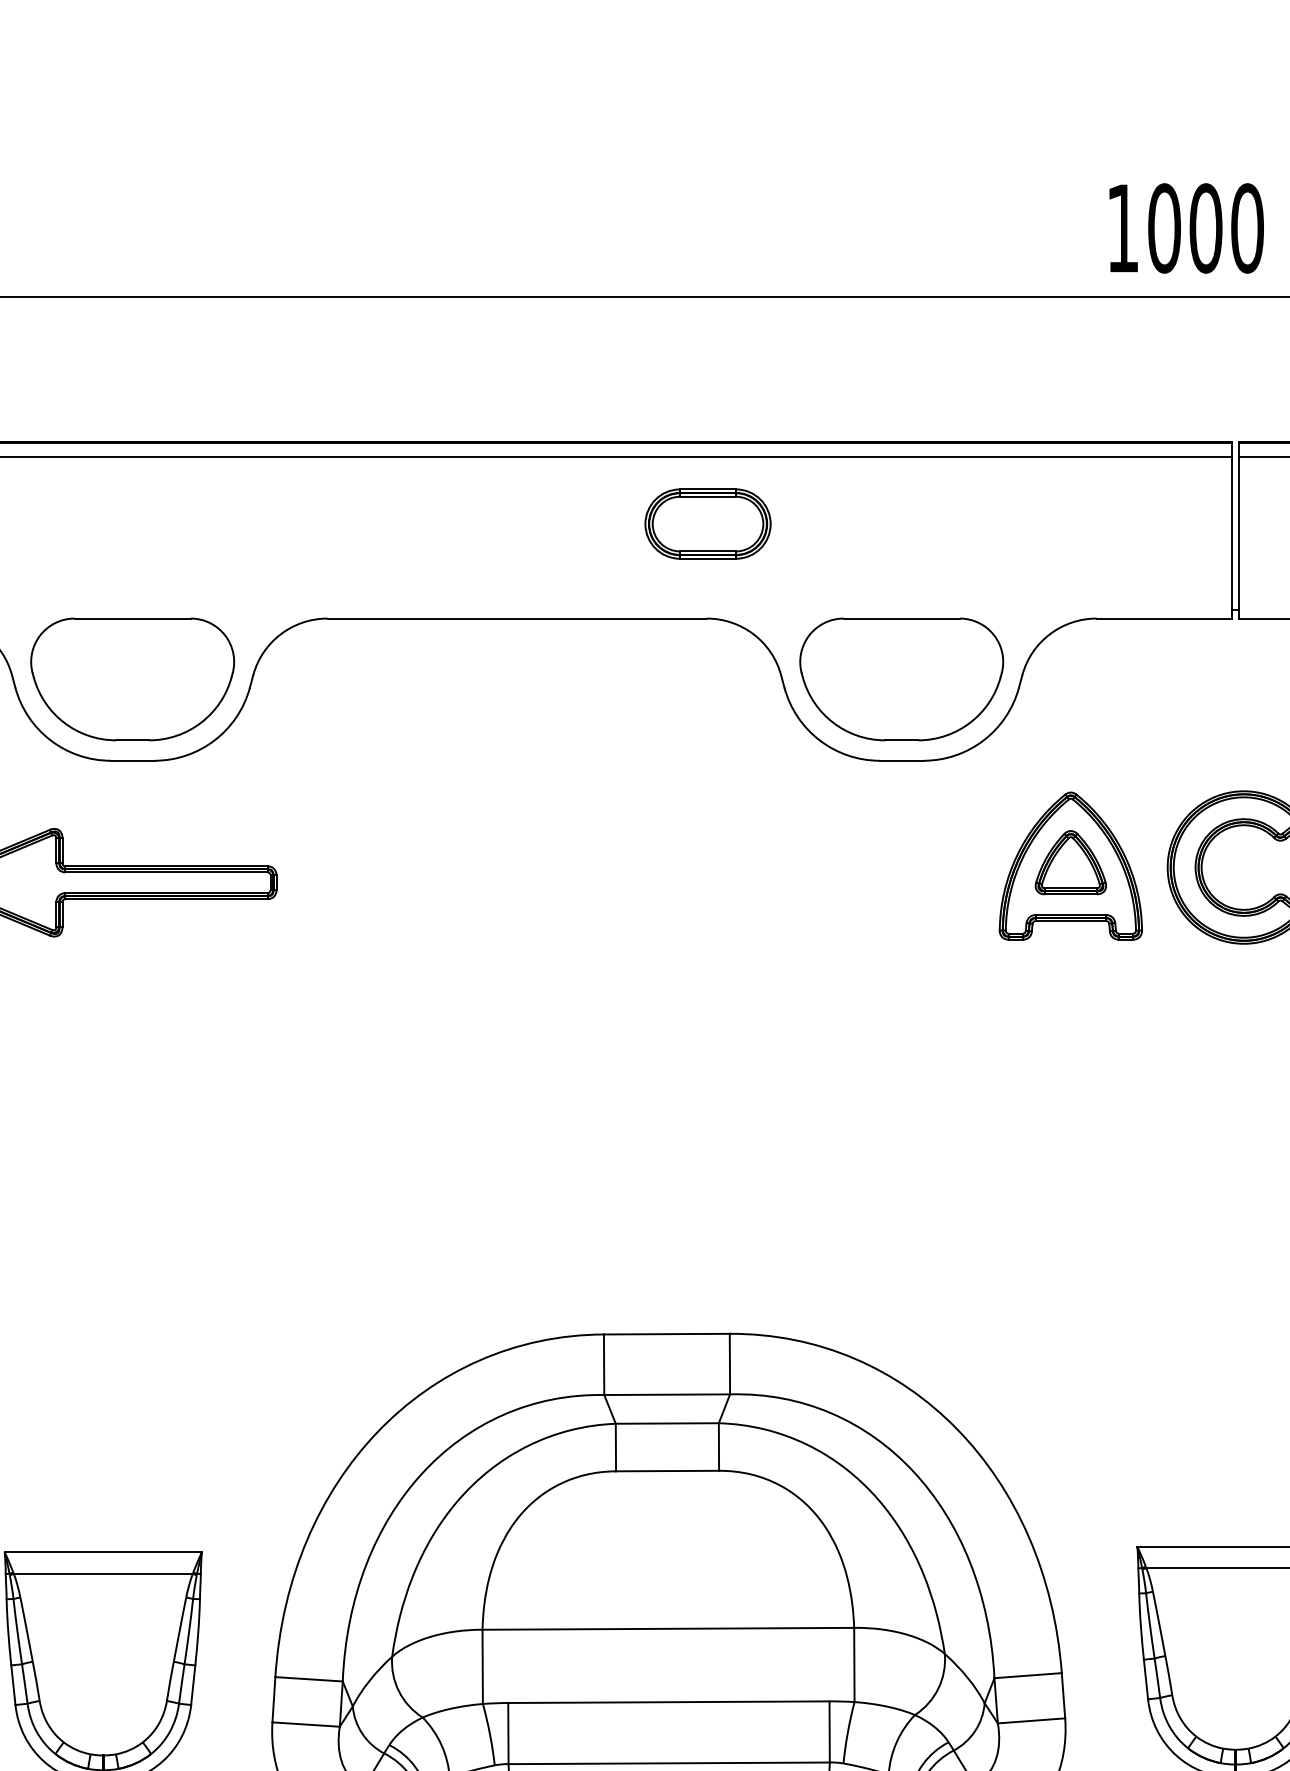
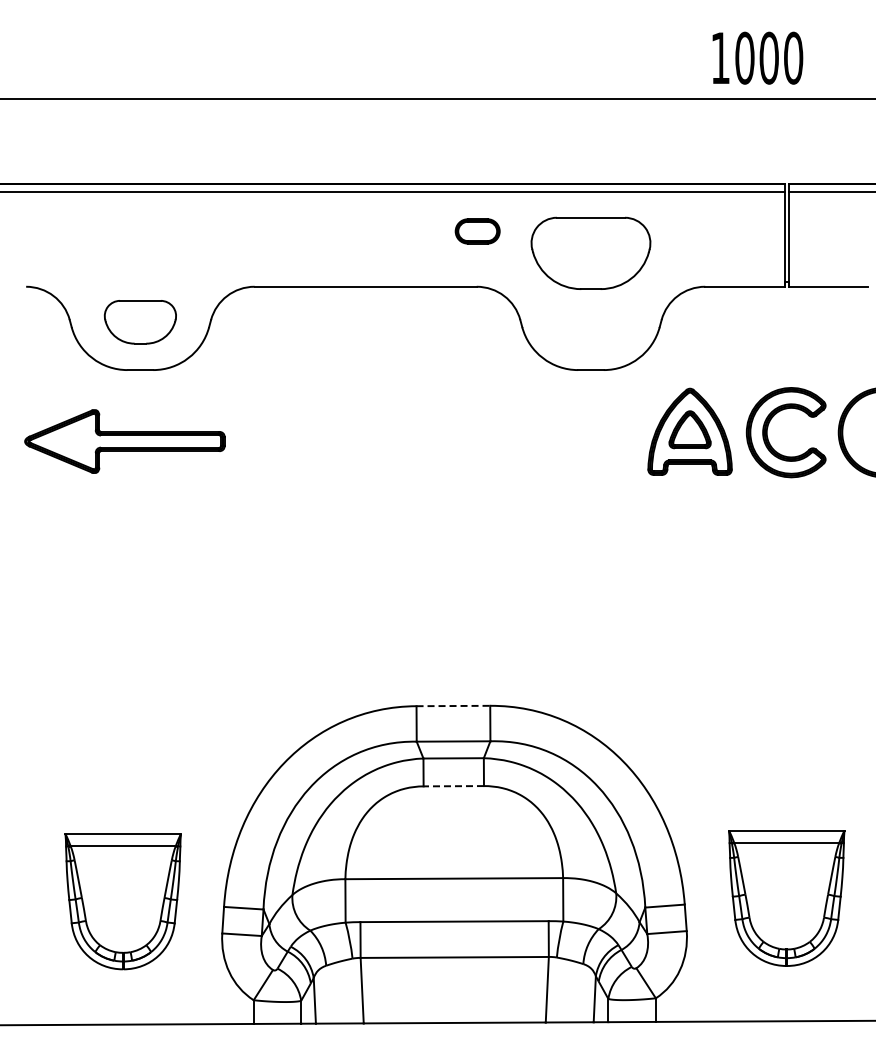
part: (708, 524) -> (477, 231), size x0.6
part: (132, 677) -> (140, 321), size x0.6
part: (900, 677) -> (590, 252), moved
line: (667, 1334) -> (453, 706), solid -> dashed
line: (667, 1471) -> (453, 786), solid -> dashed

